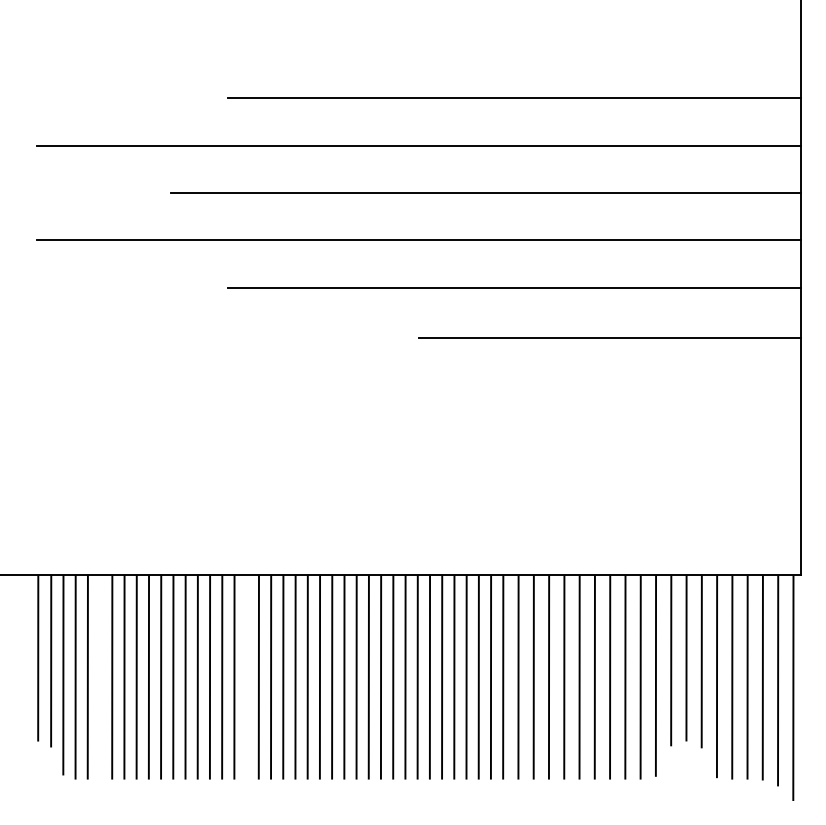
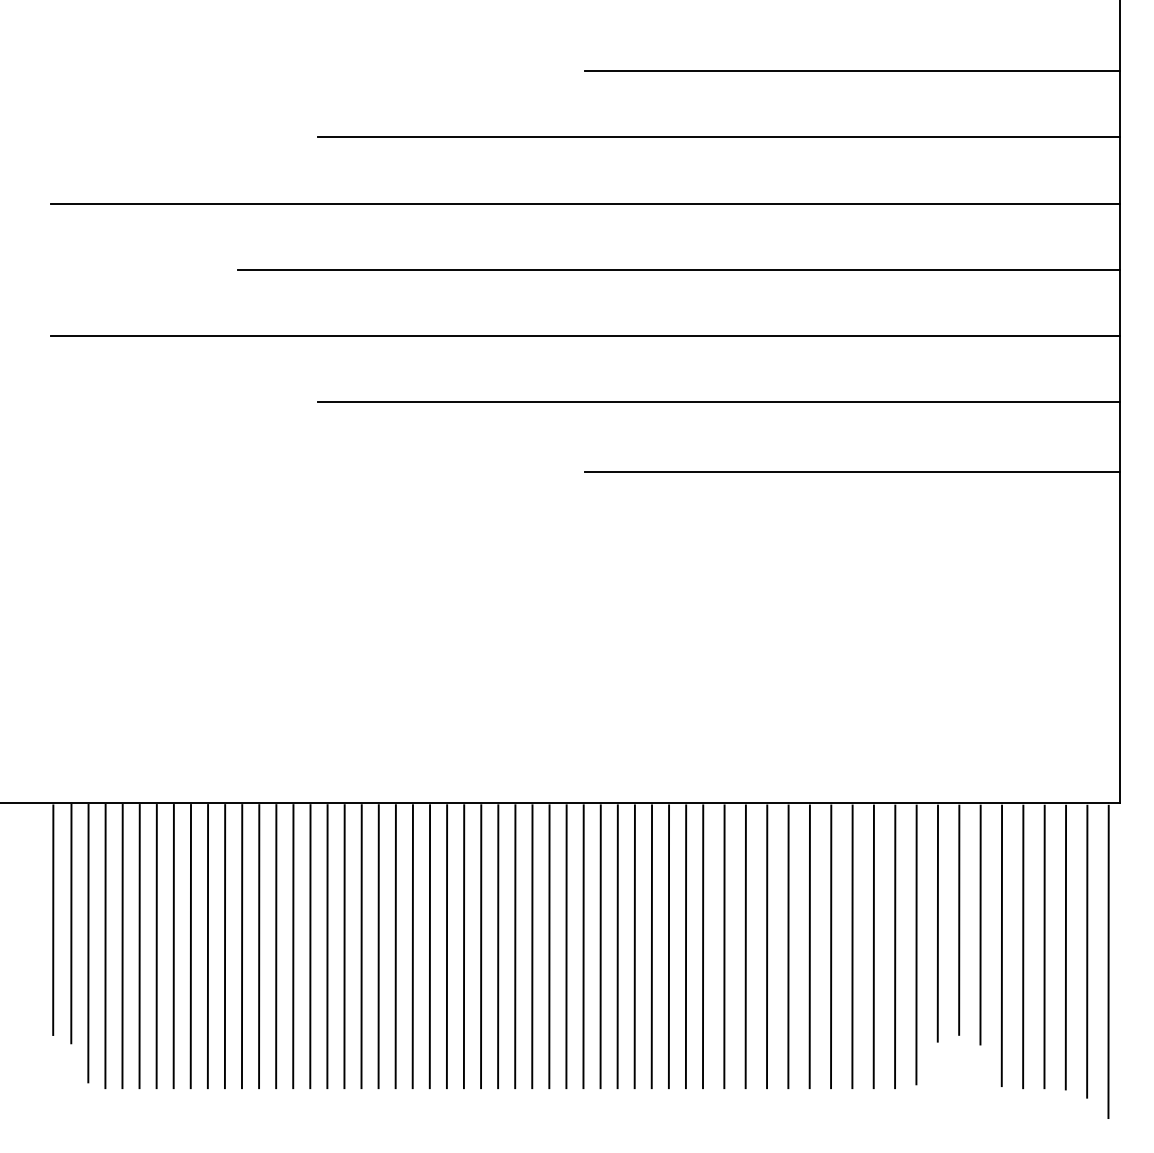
line: (609, 50) -> (851, 70), added
line: (99, 677) -> (138, 946), added
line: (246, 677) -> (344, 946), added

